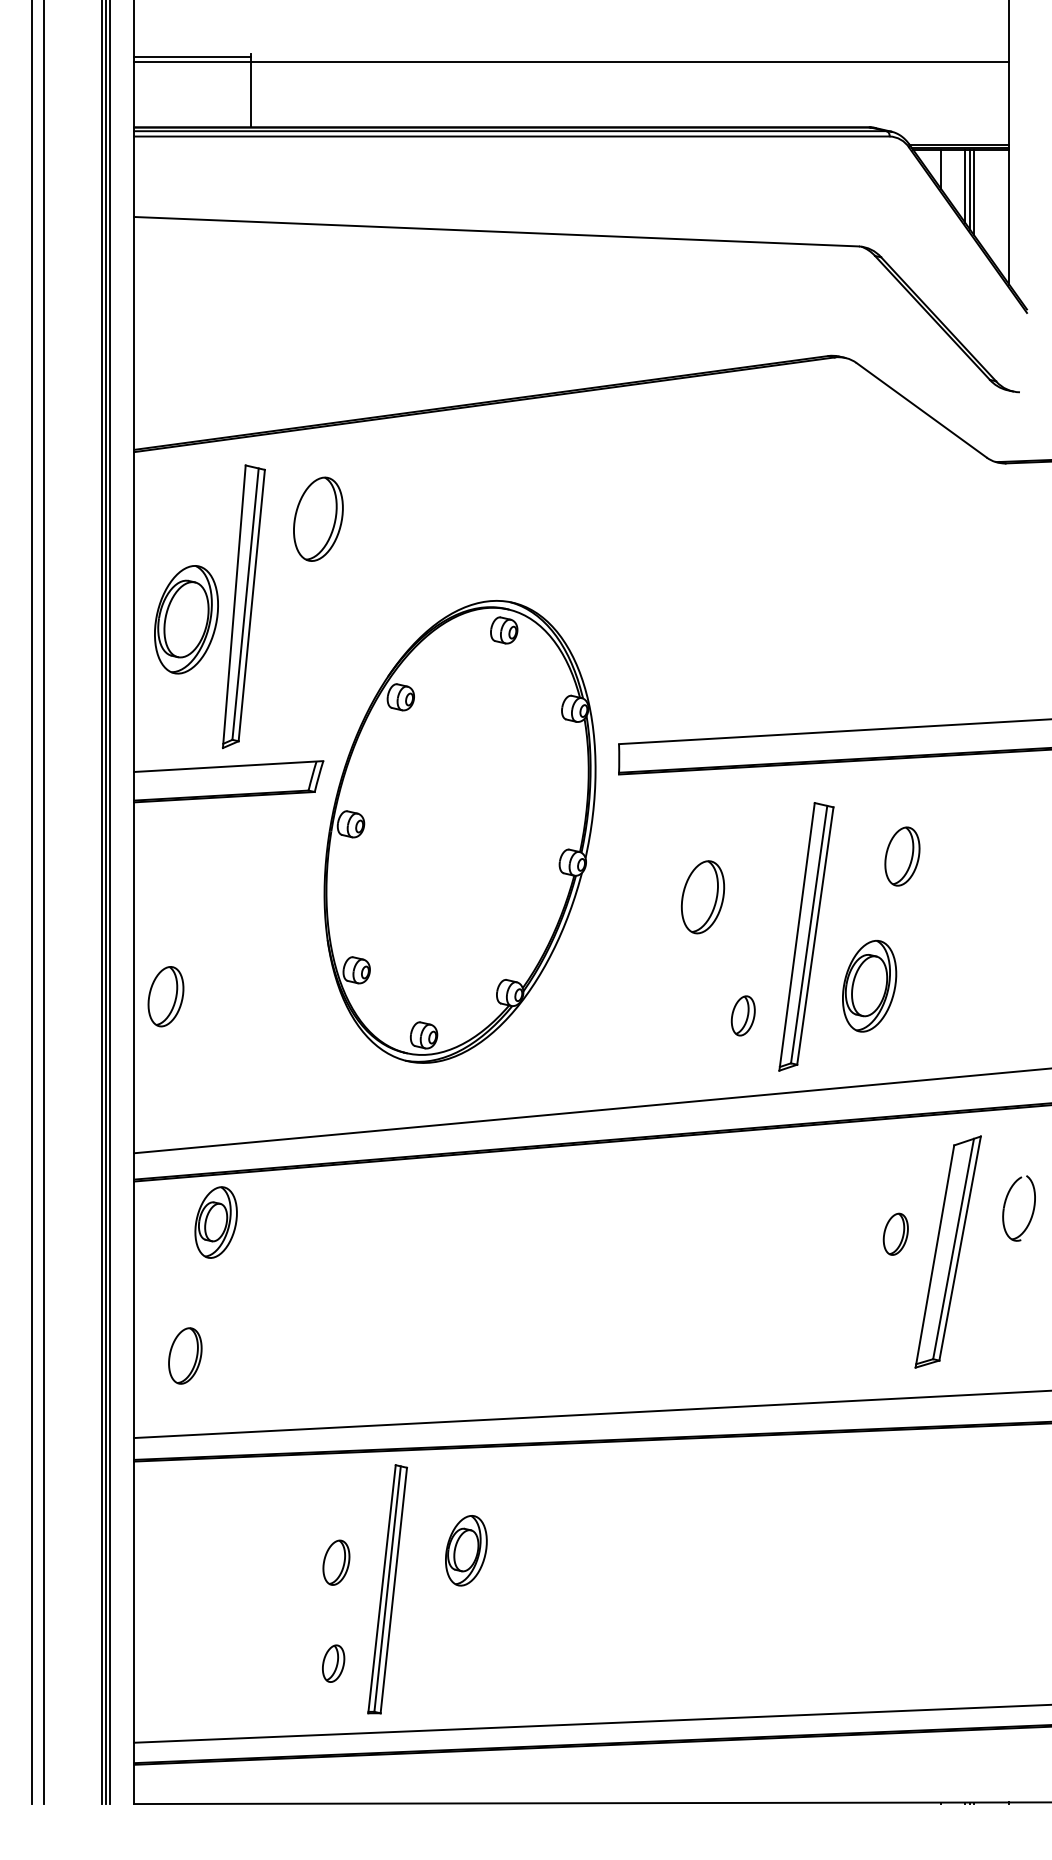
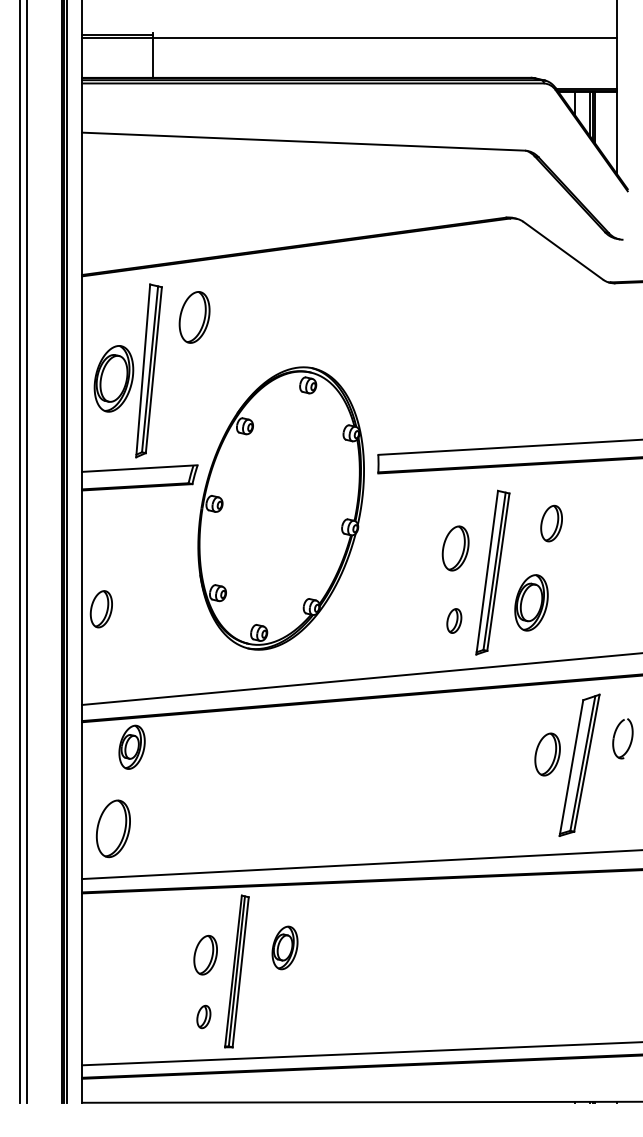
part: (702, 897) -> (455, 548), moved
part: (895, 1234) -> (547, 754), size x1.67
part: (184, 1355) -> (112, 828), size x1.67
part: (336, 1563) -> (205, 955), size x1.43

